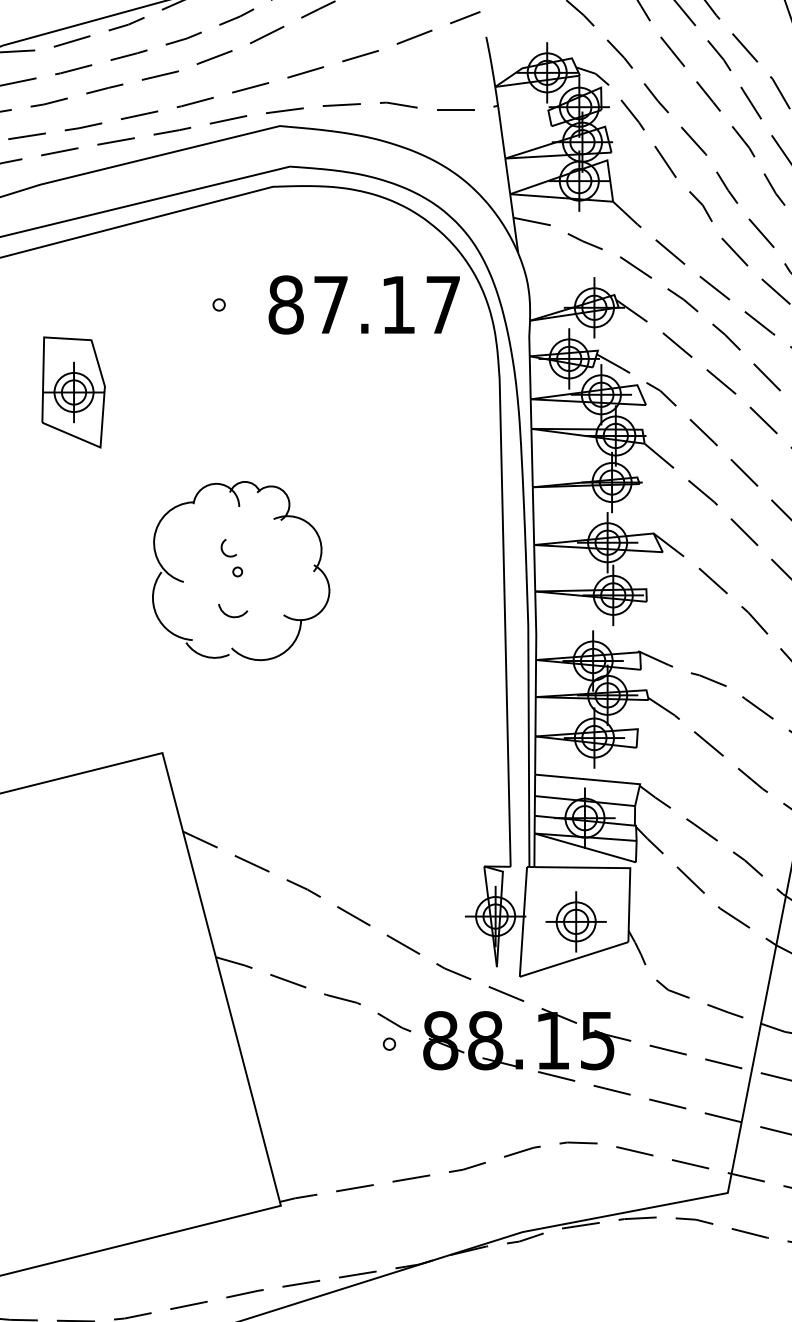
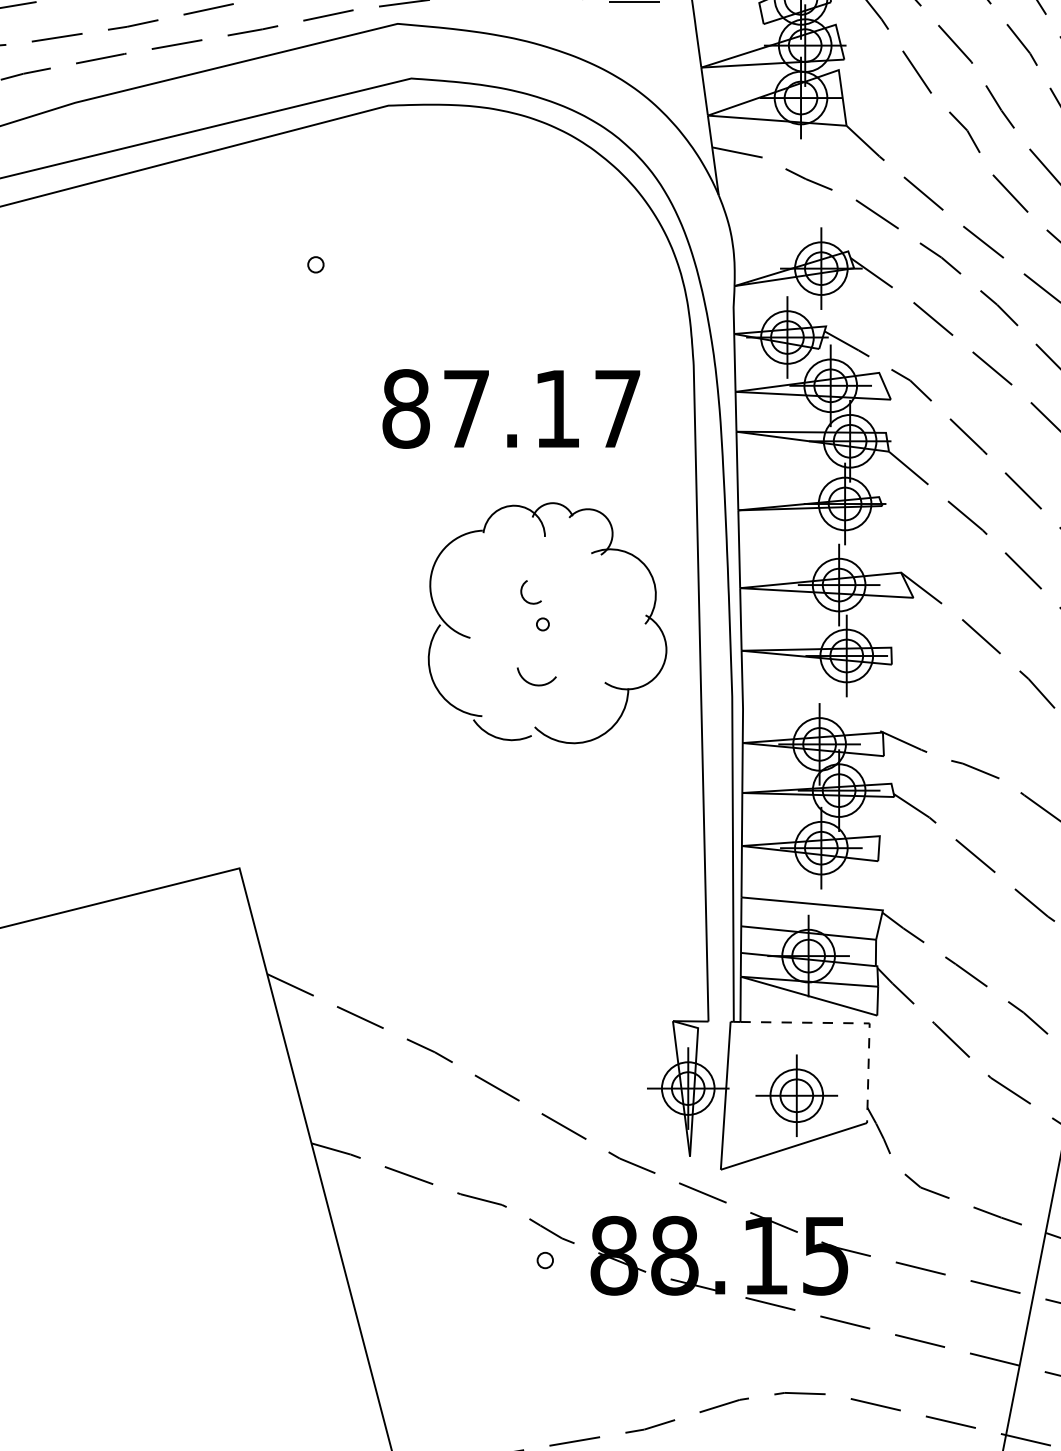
text: (363, 304) -> (510, 408), moved
part: (73, 392) -> (119, 382), removed
part: (241, 571) -> (548, 623), moved
line: (620, 868) -> (856, 1023), solid -> dashed

